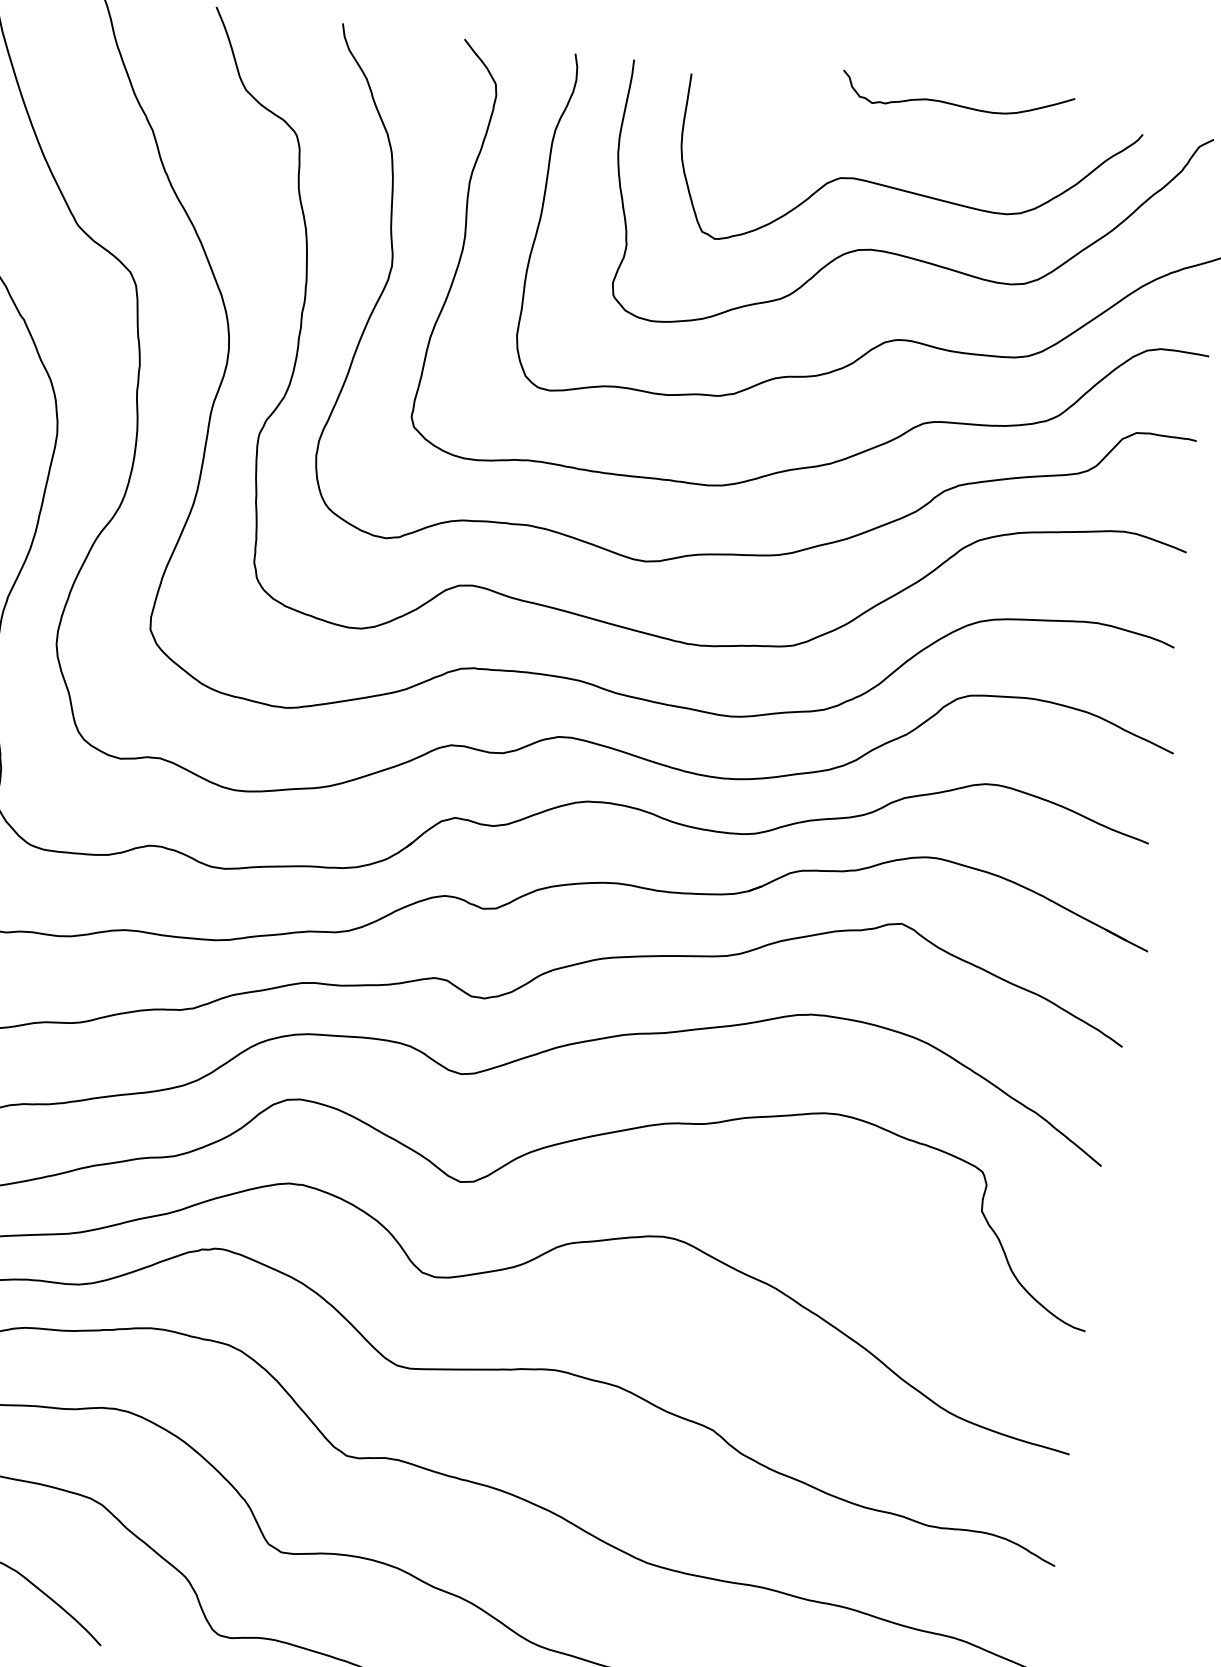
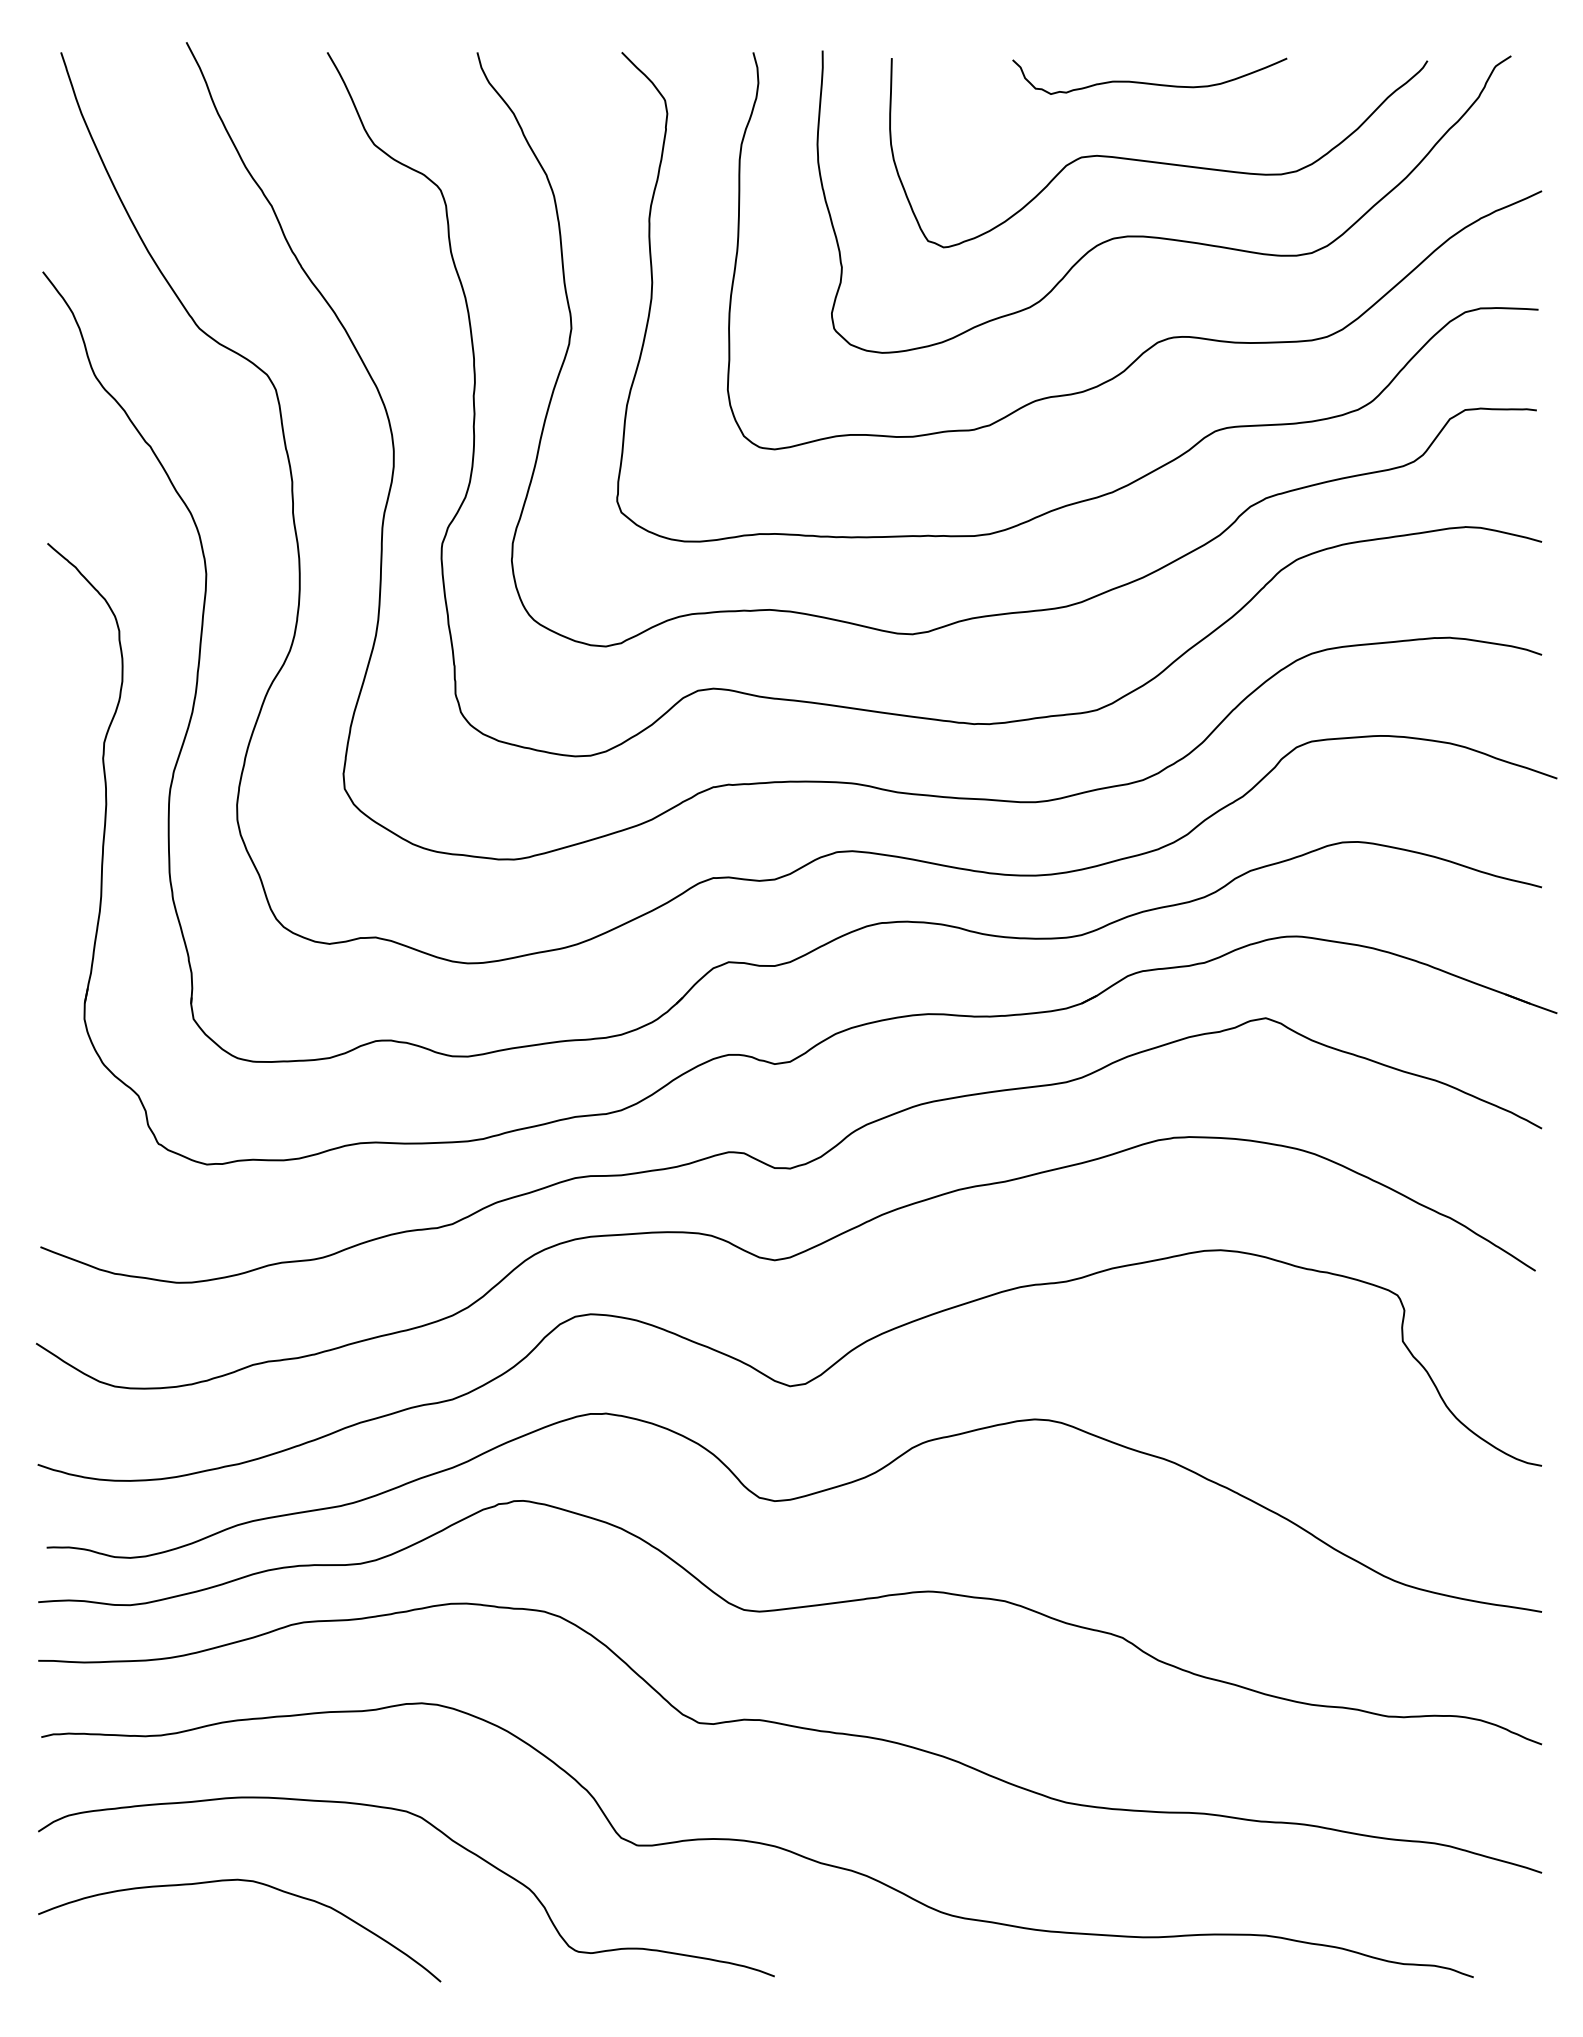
curve: (956, 104) -> (1149, 82), moved

